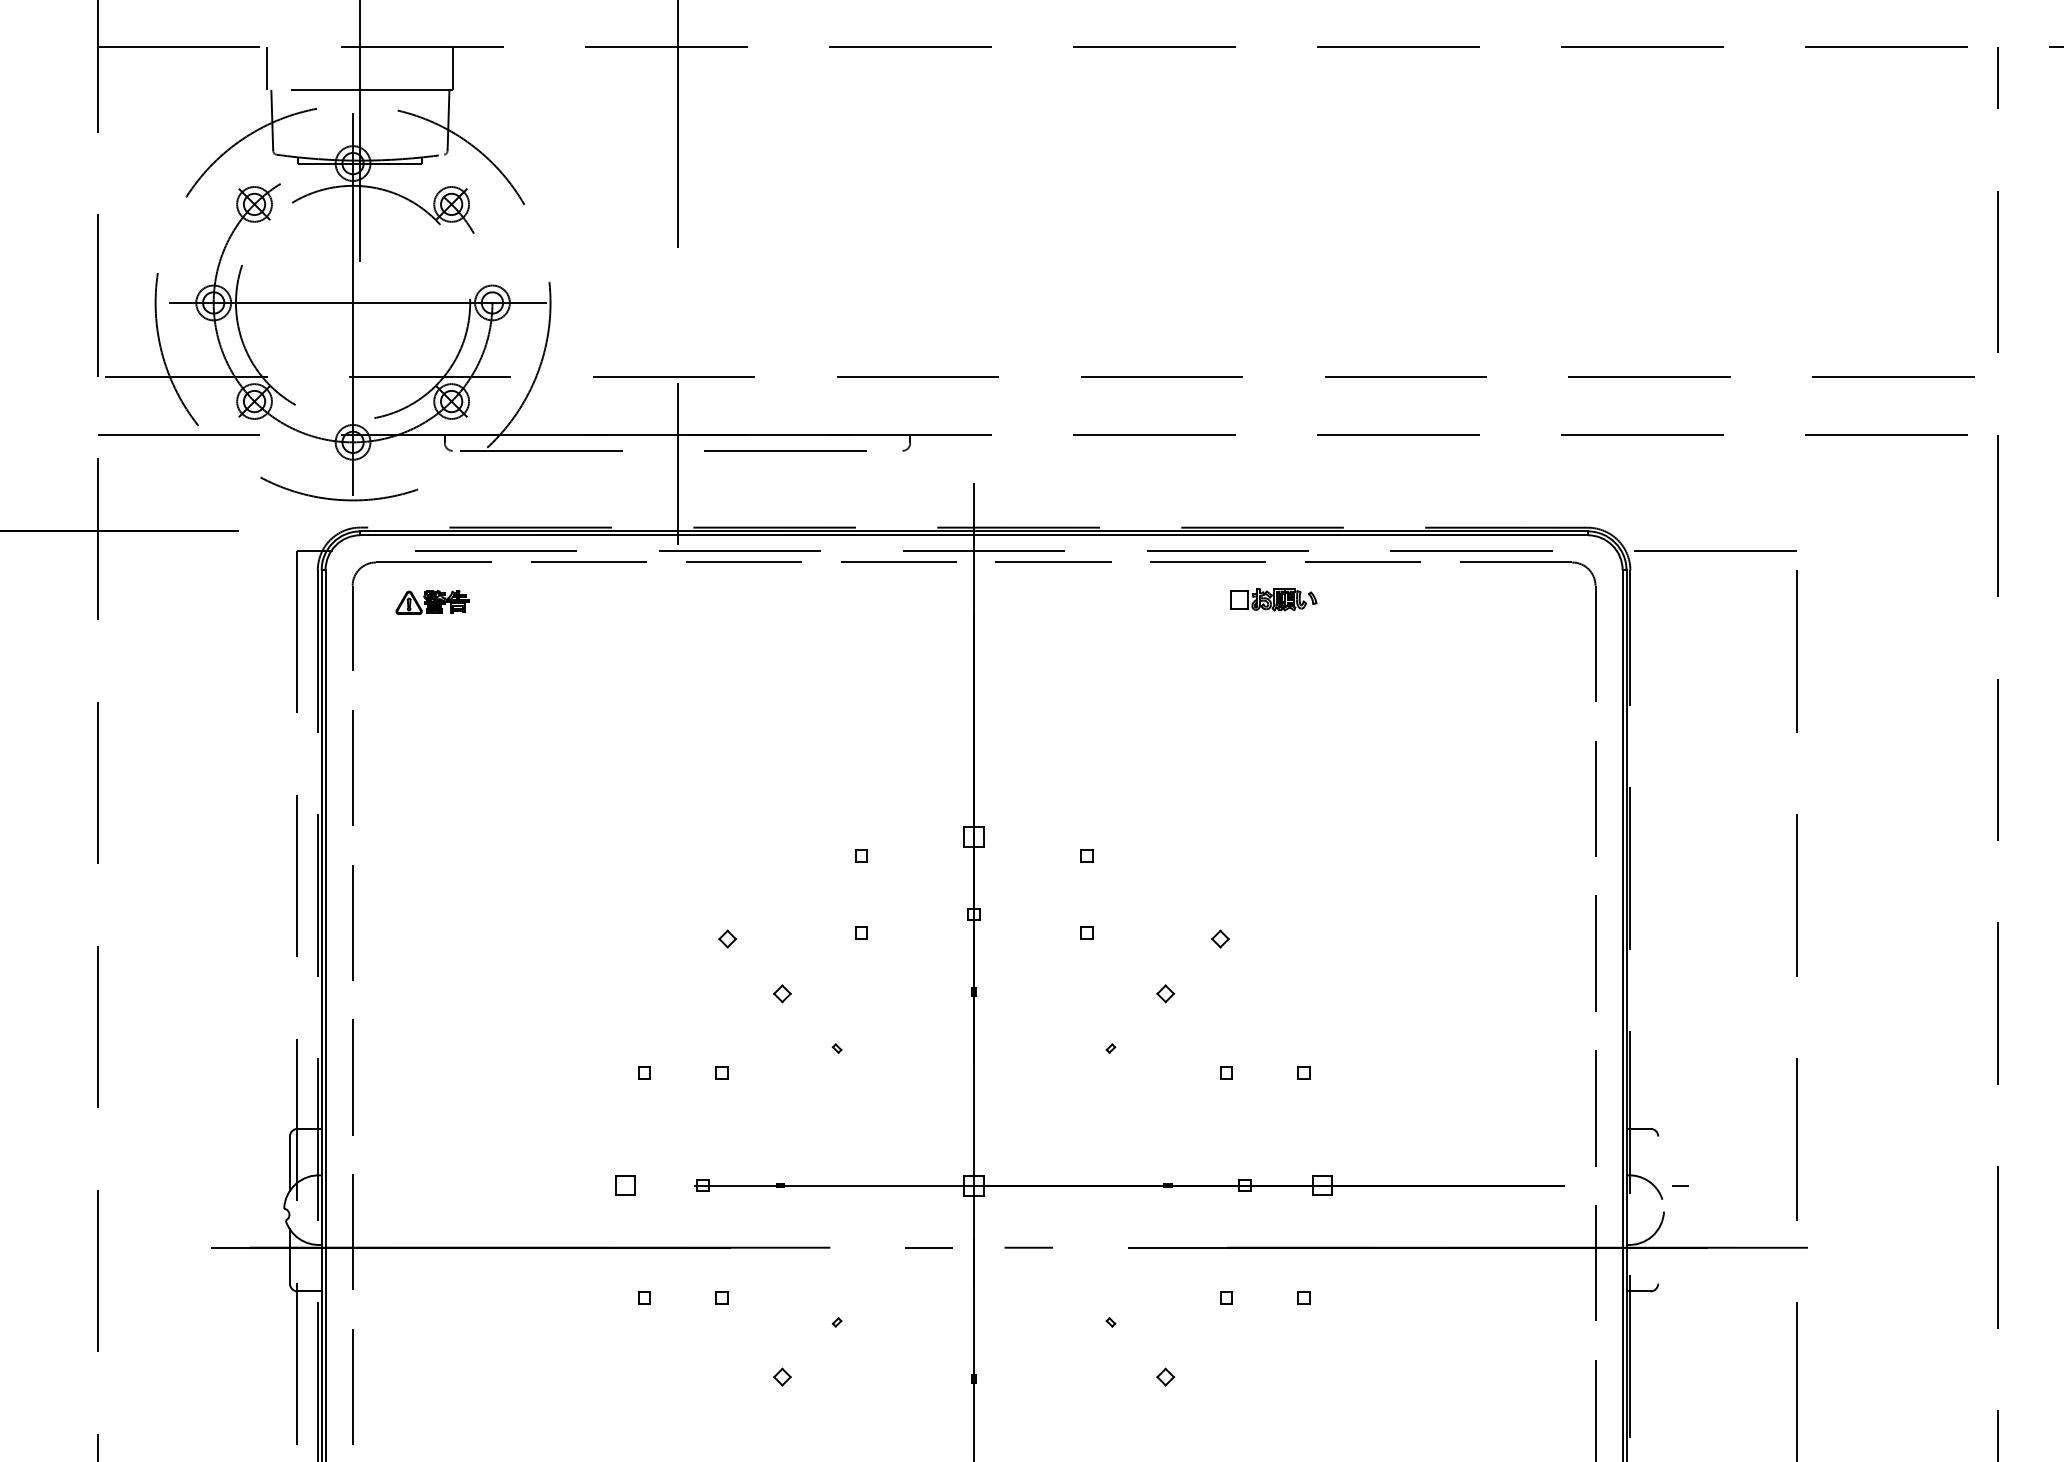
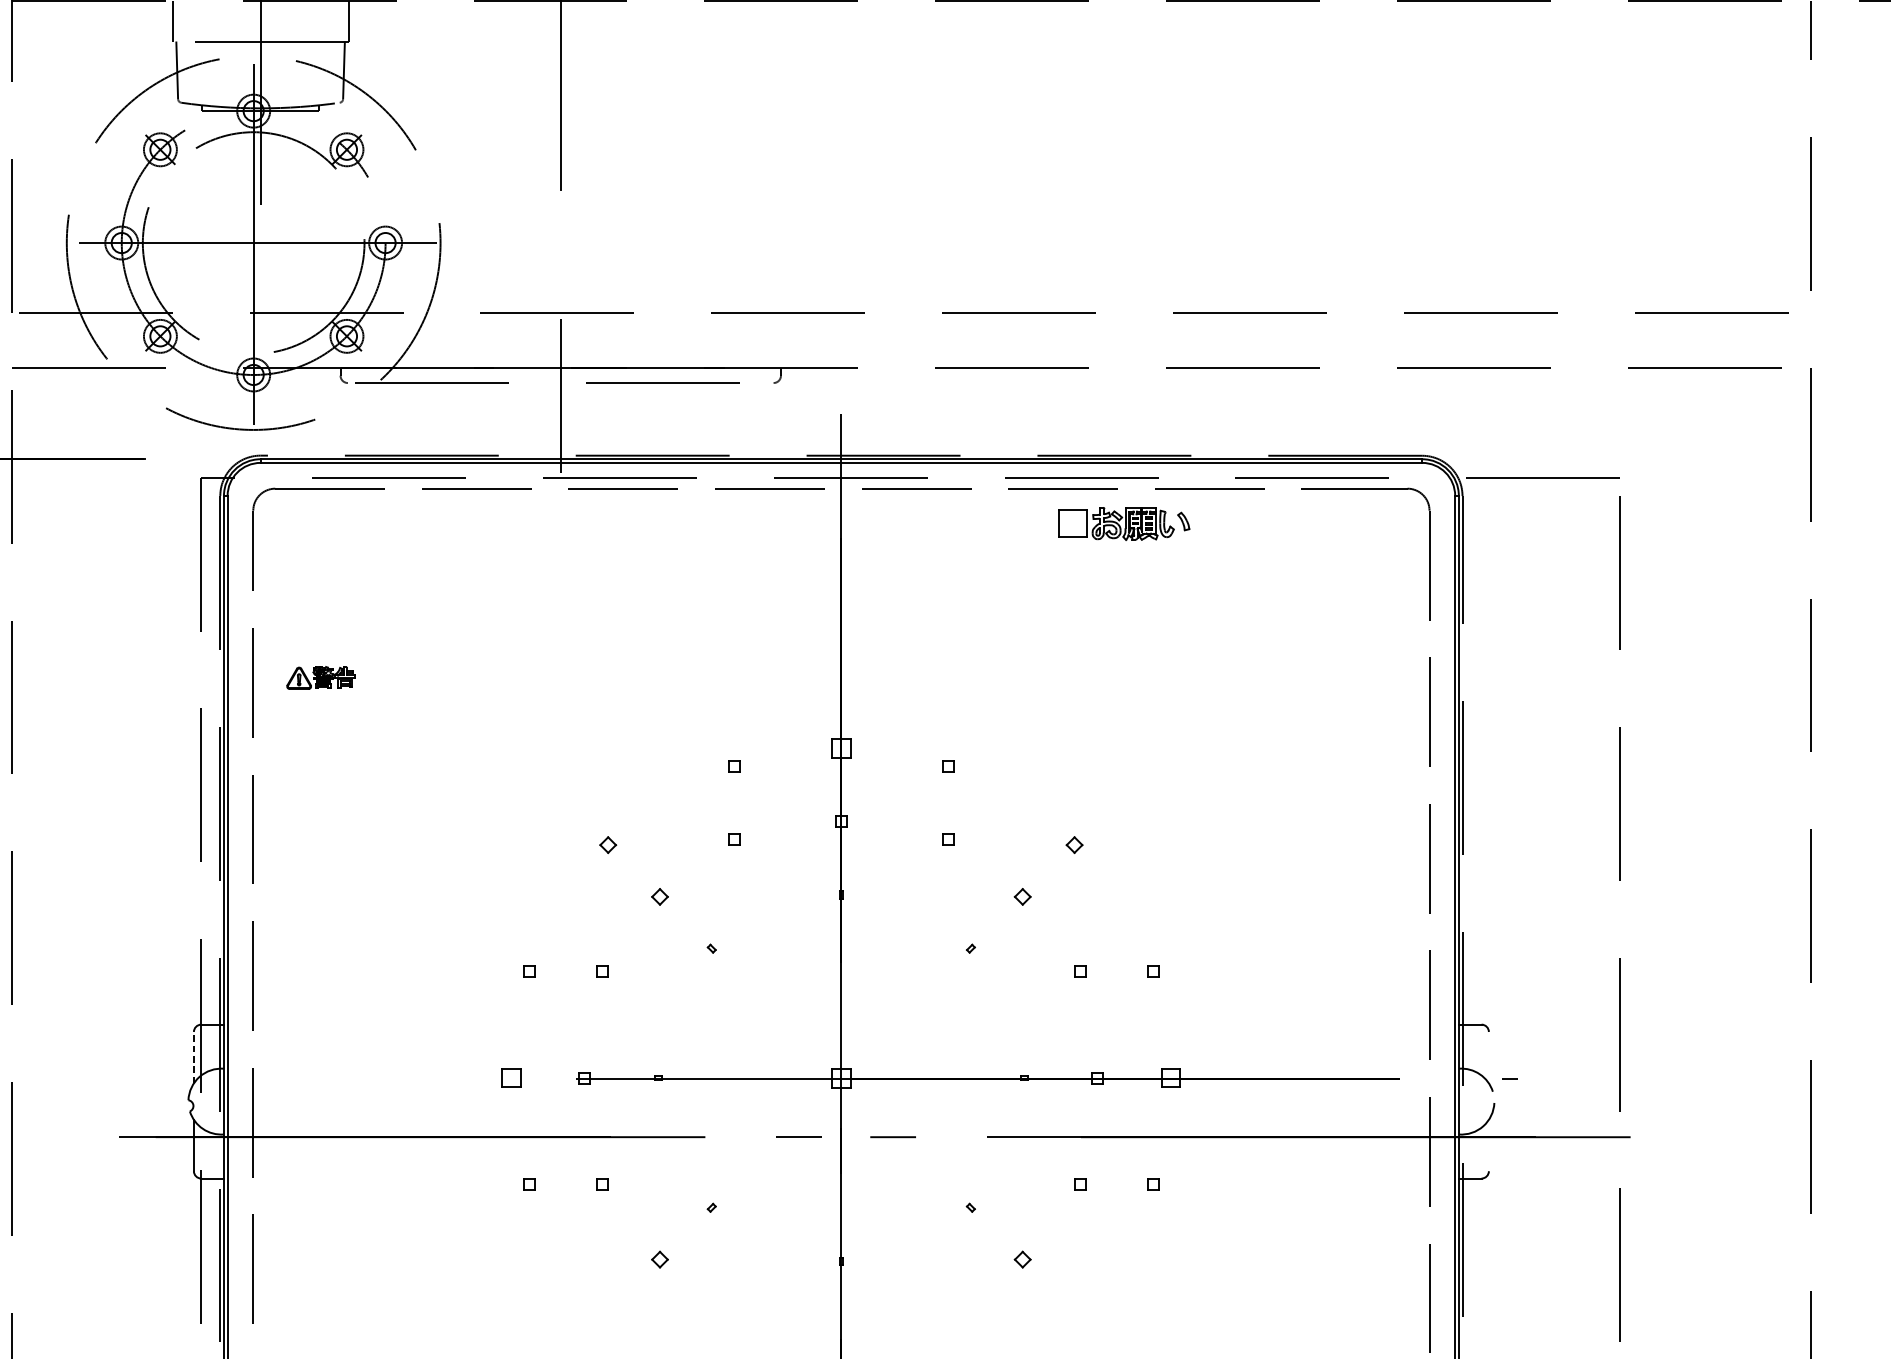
part: (1273, 599) -> (1124, 523), size x1.6
part: (432, 601) -> (321, 677), moved
line: (289, 1163) -> (193, 1057), solid -> dashed

